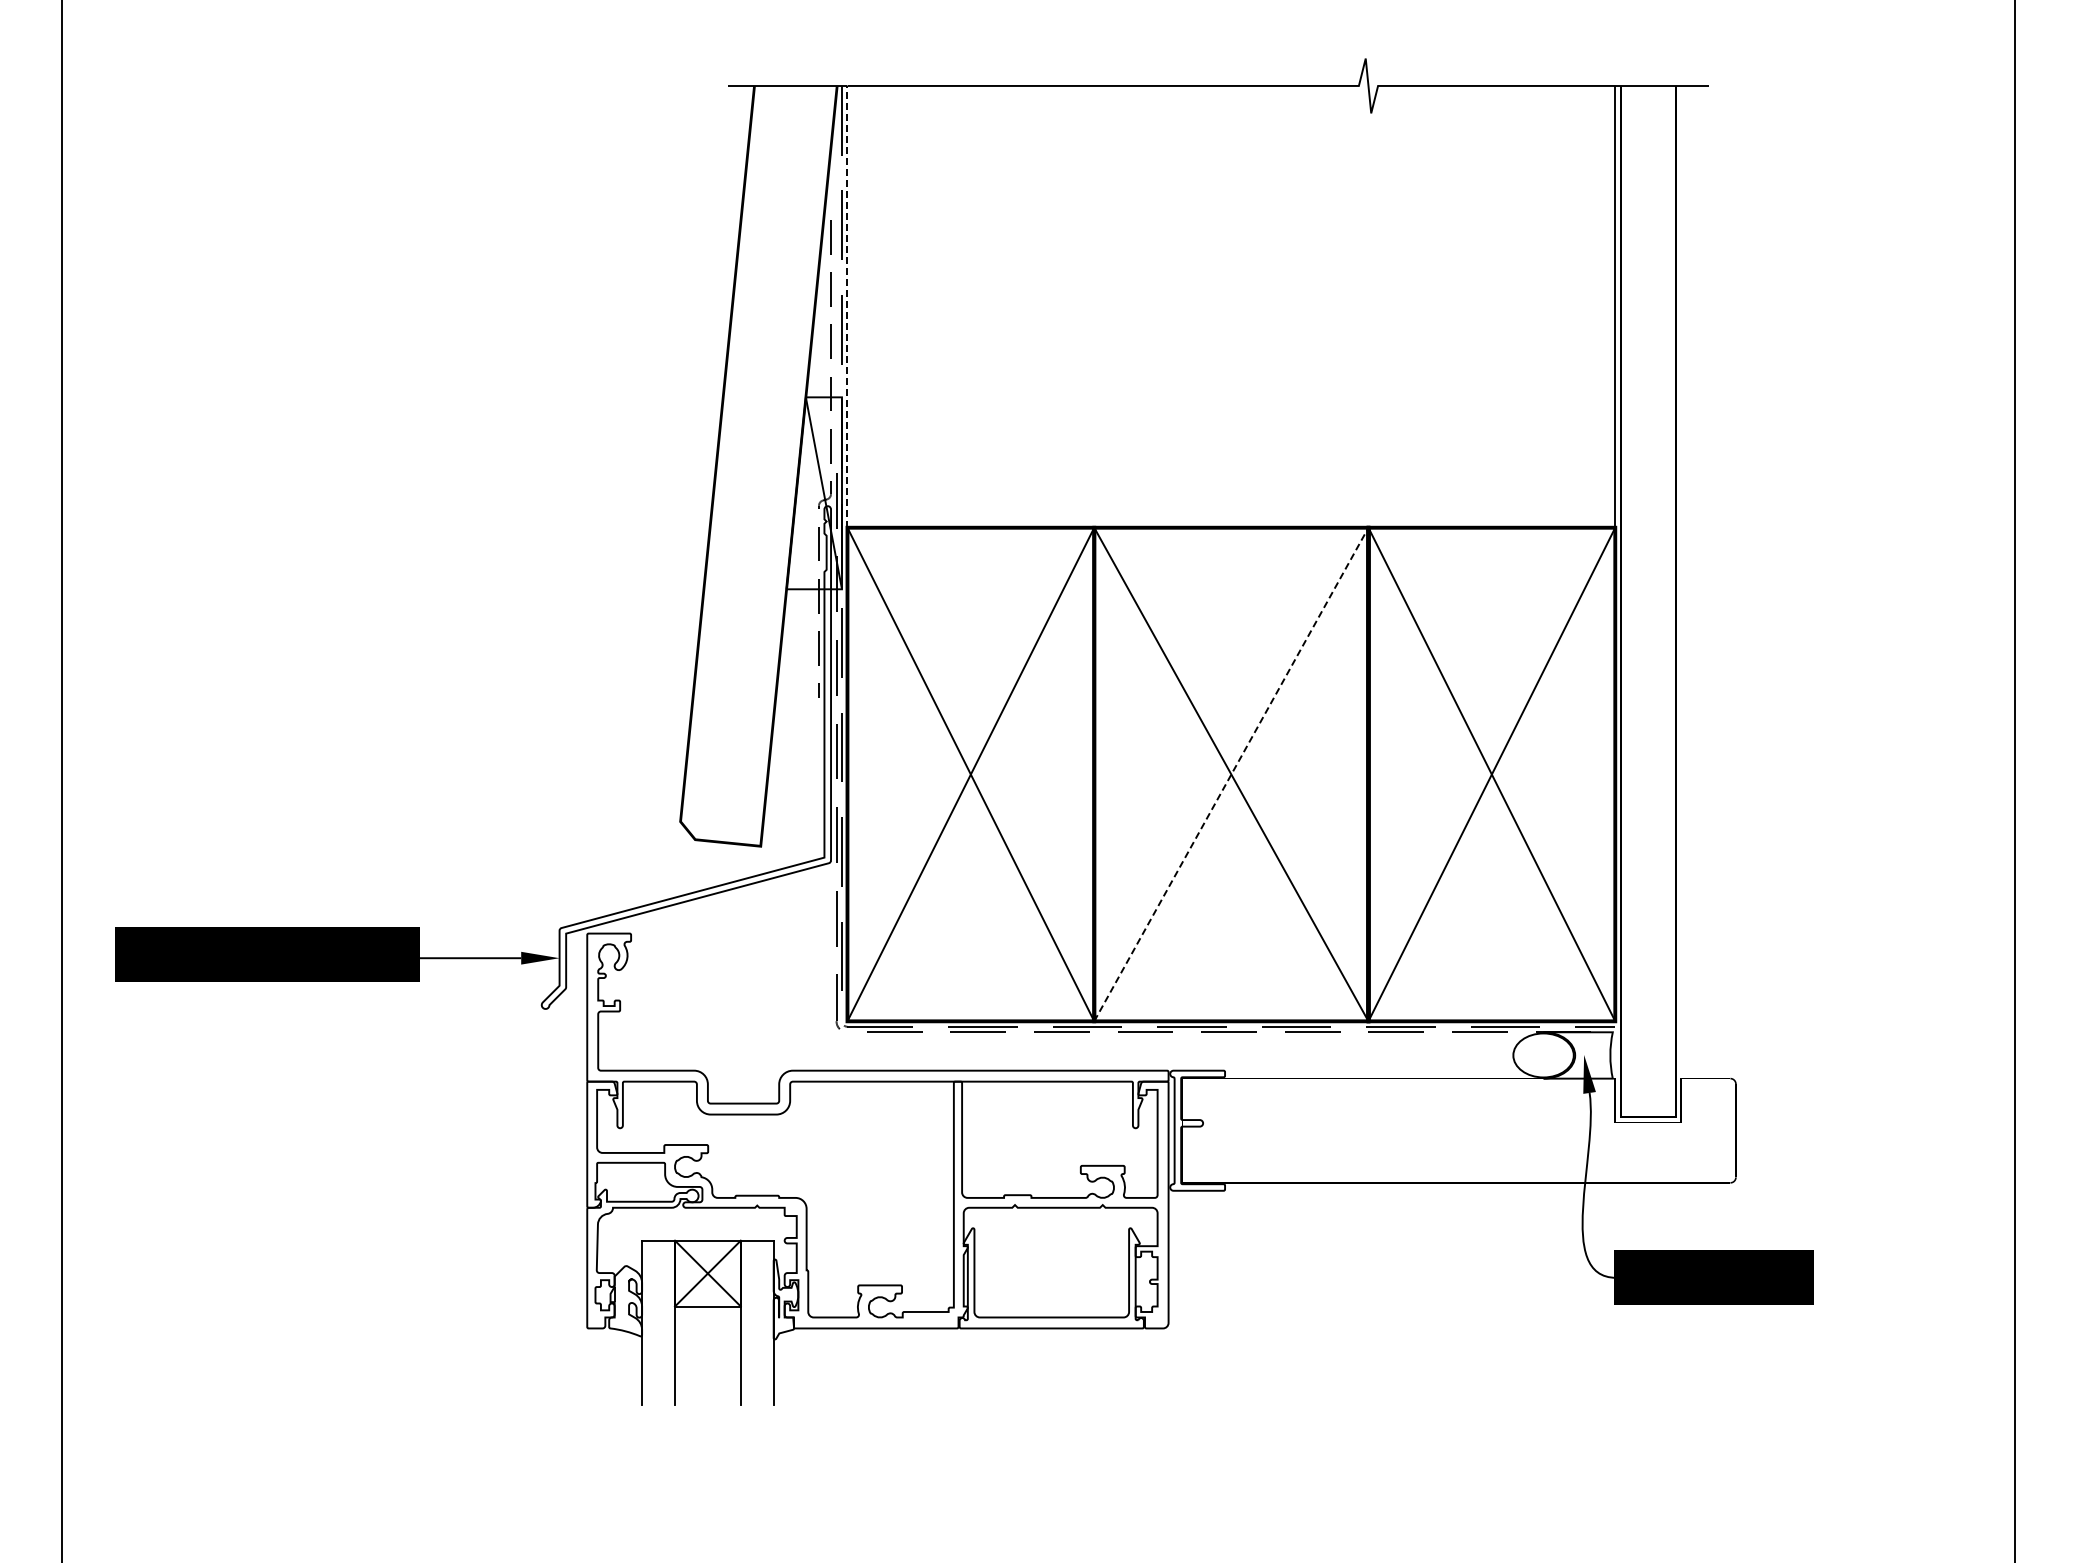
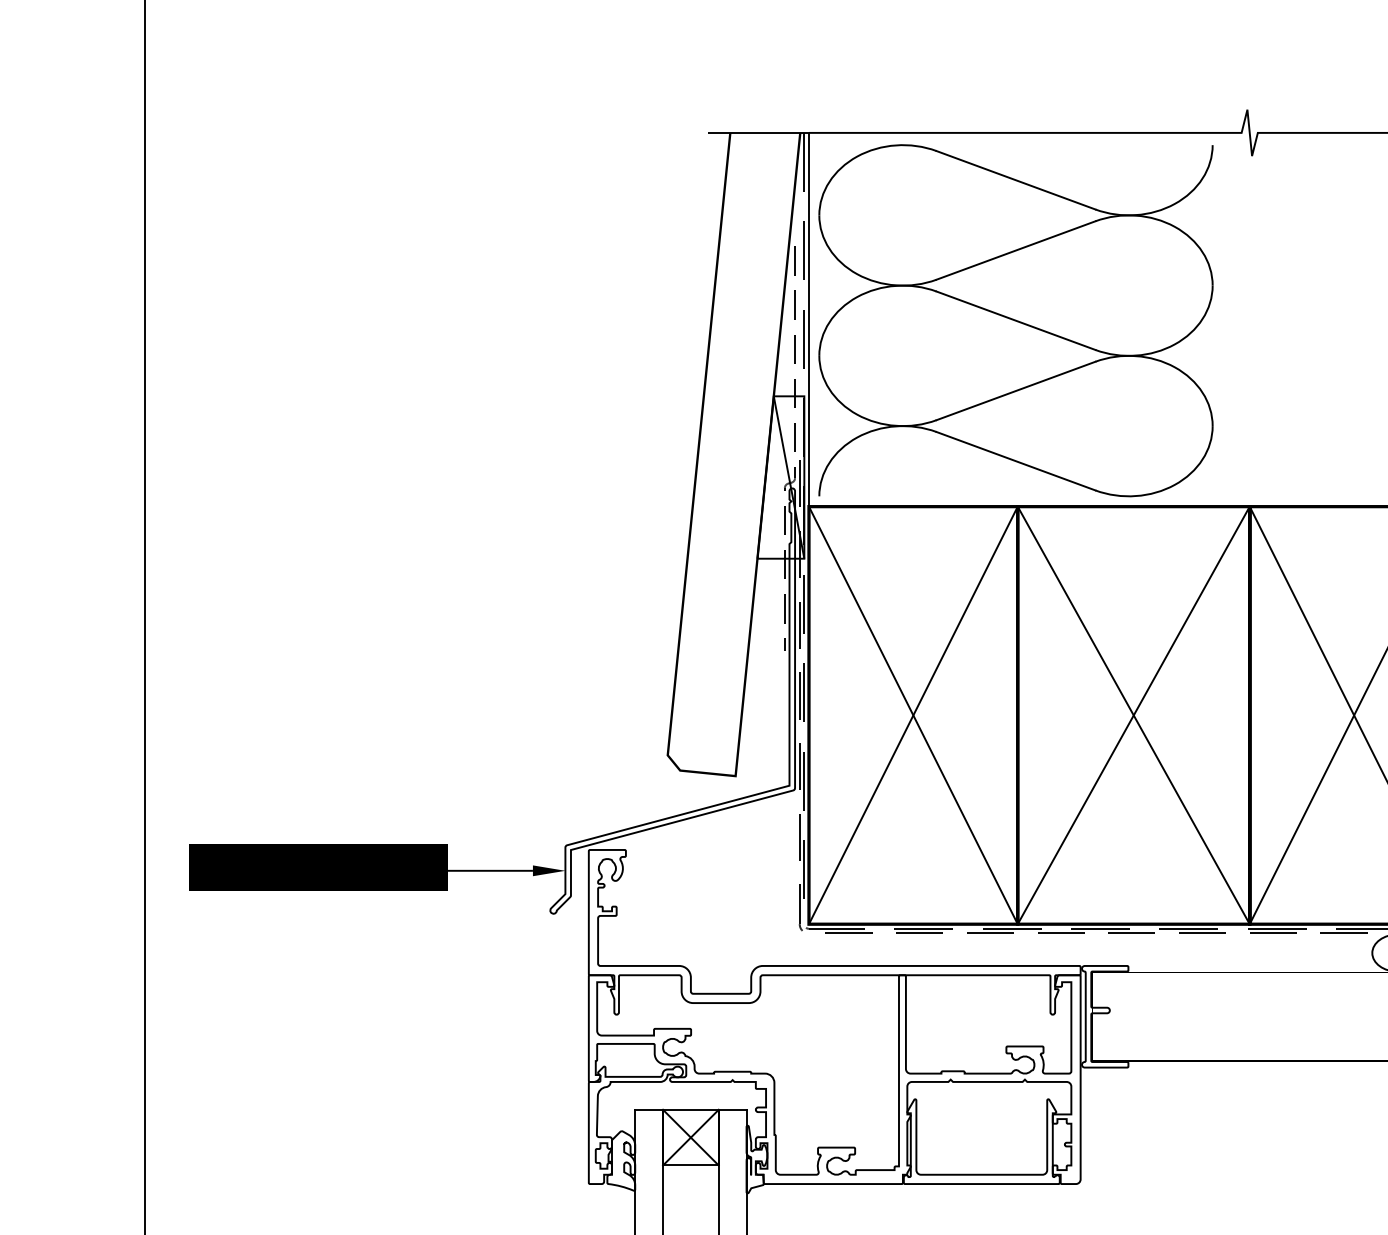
line: (847, 306) -> (808, 319), dashed -> solid
part: (1091, 307) -> (1015, 320), added
line: (1231, 774) -> (1133, 715), dashed -> solid

